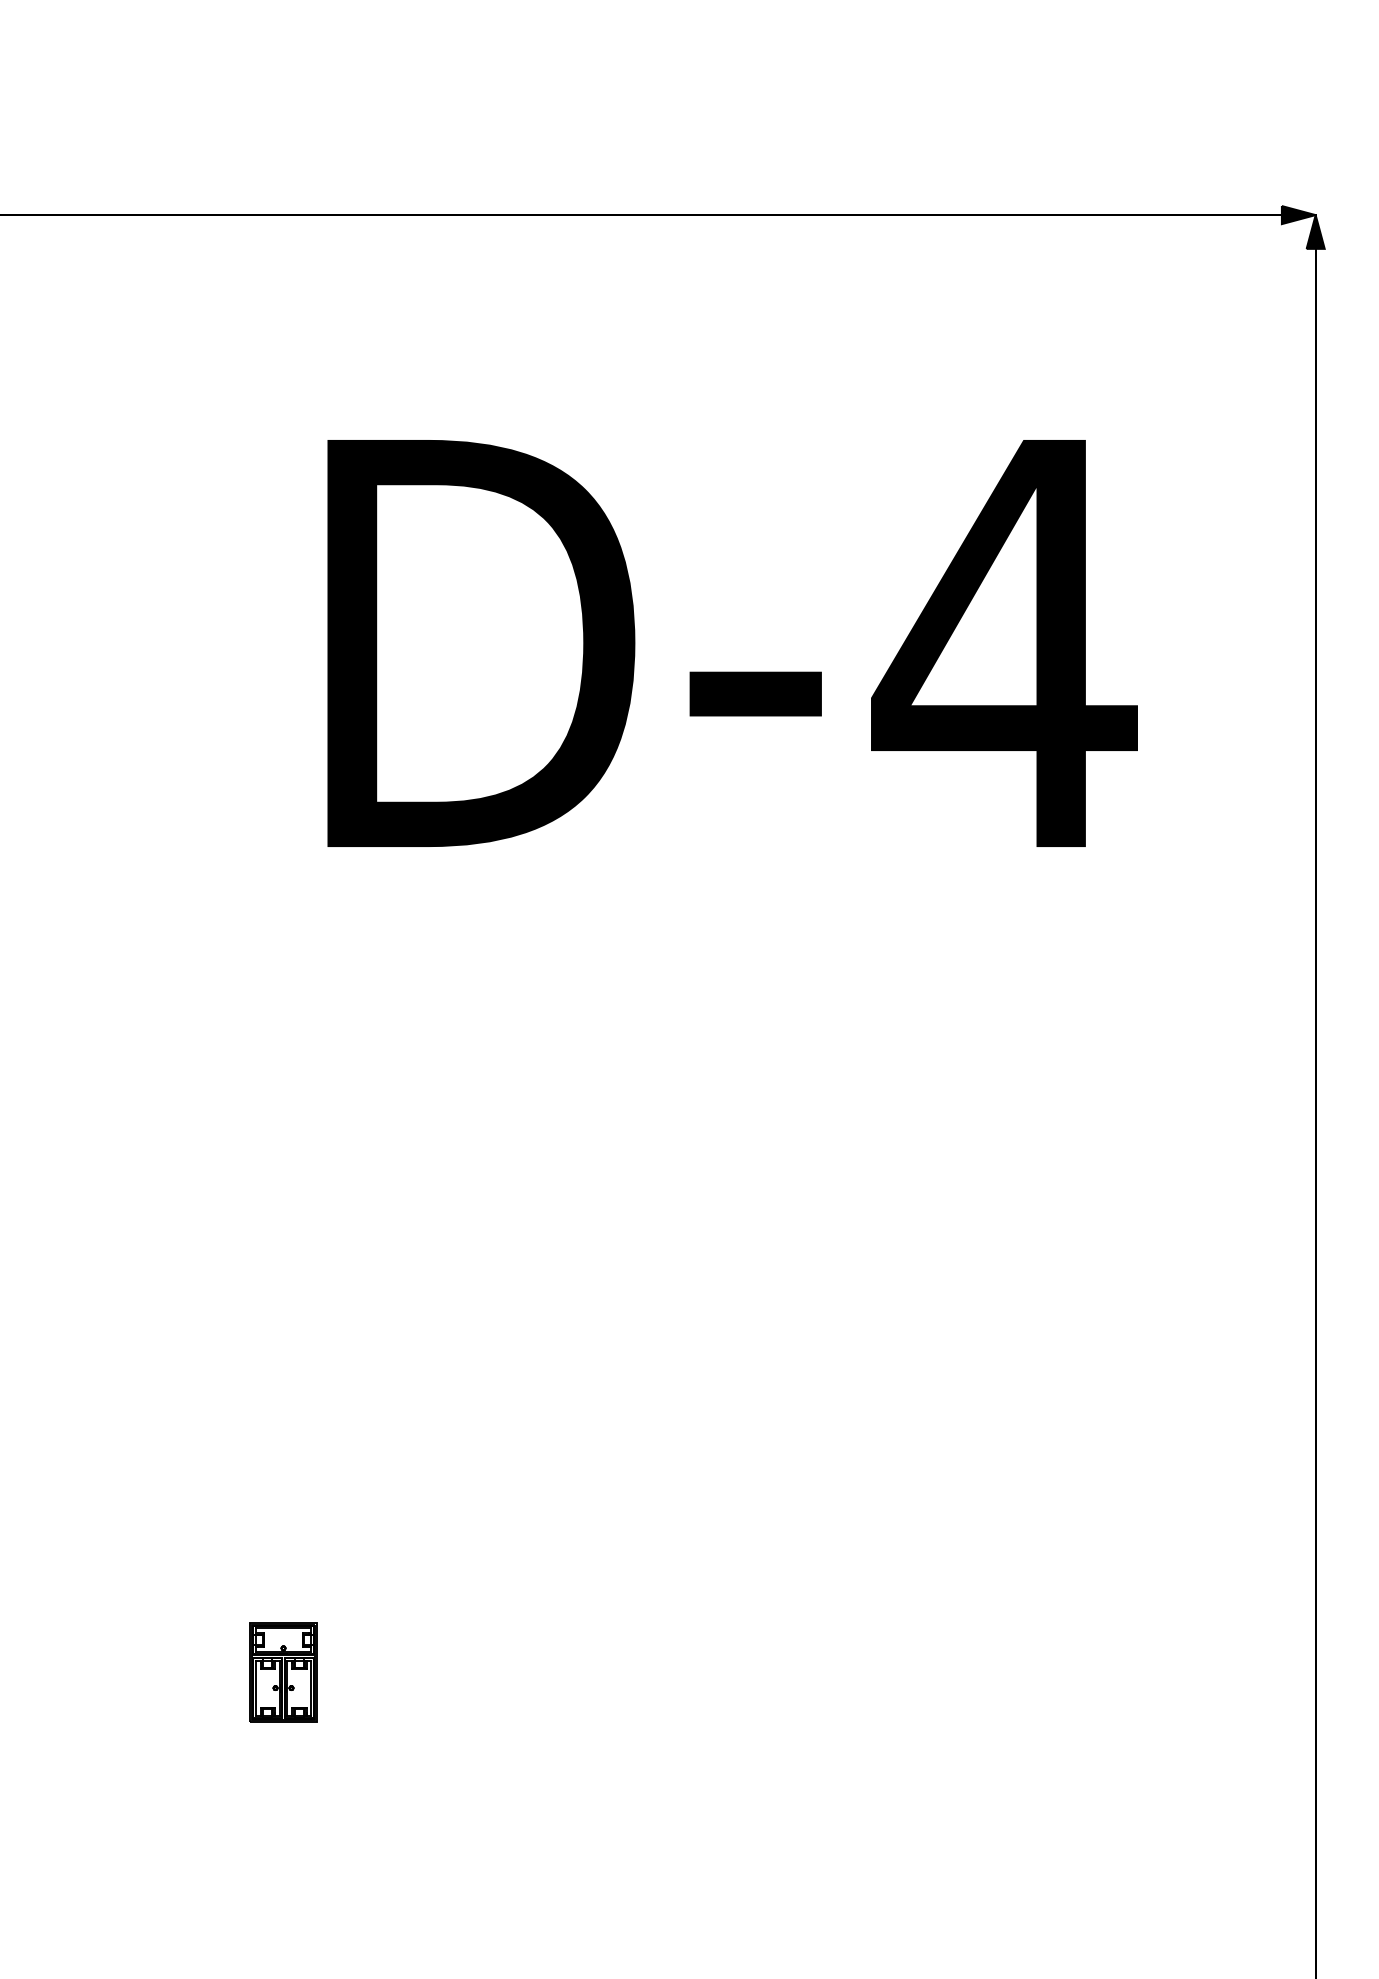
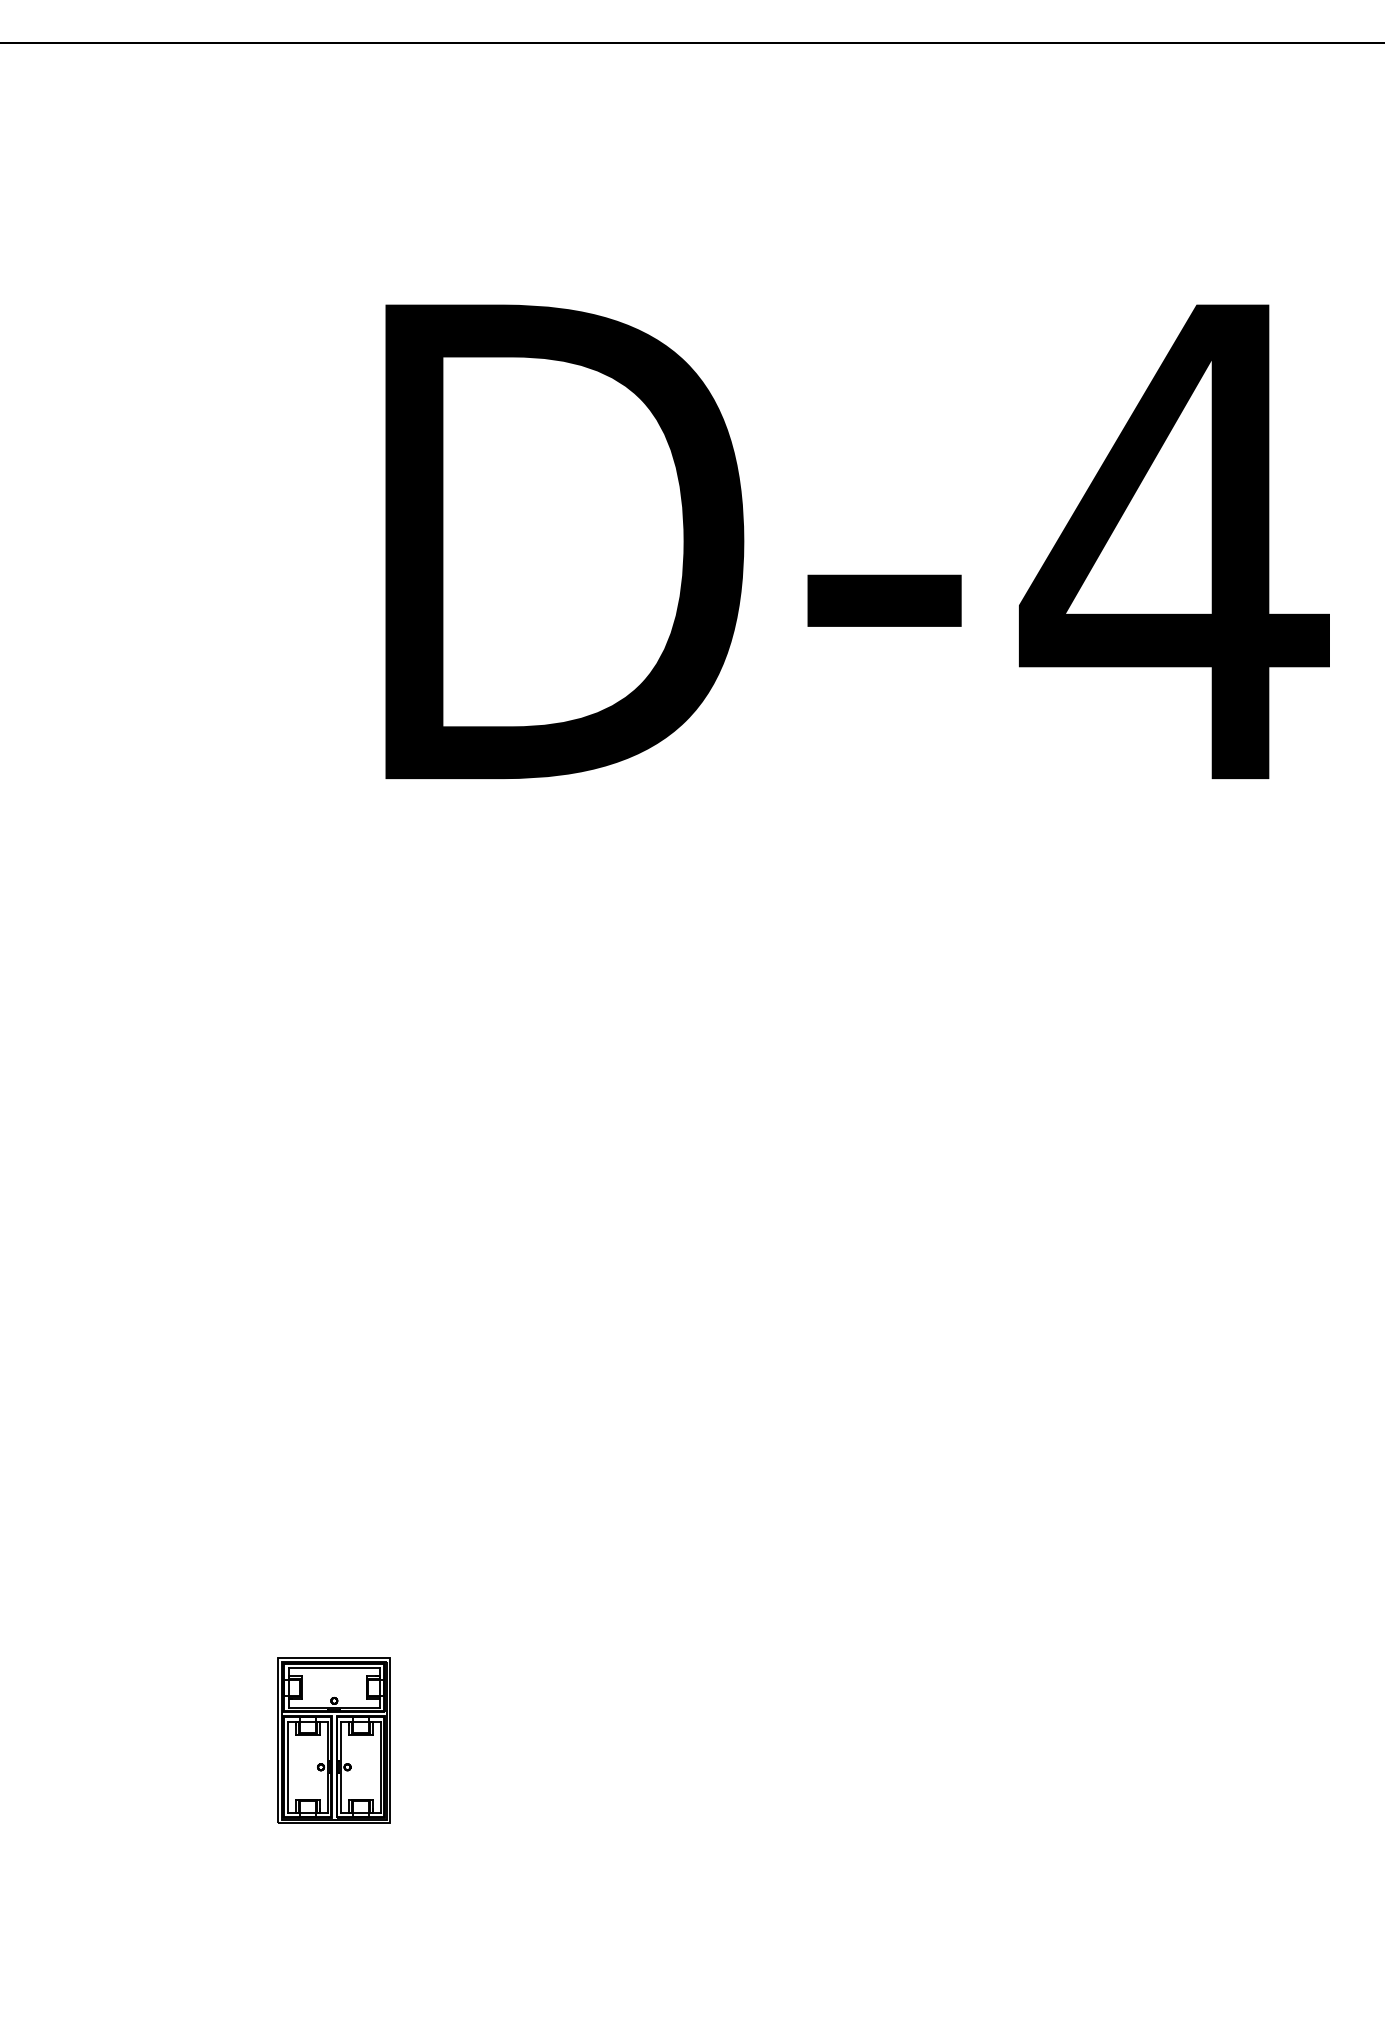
part: (283, 1671) -> (334, 1739), size x1.43

